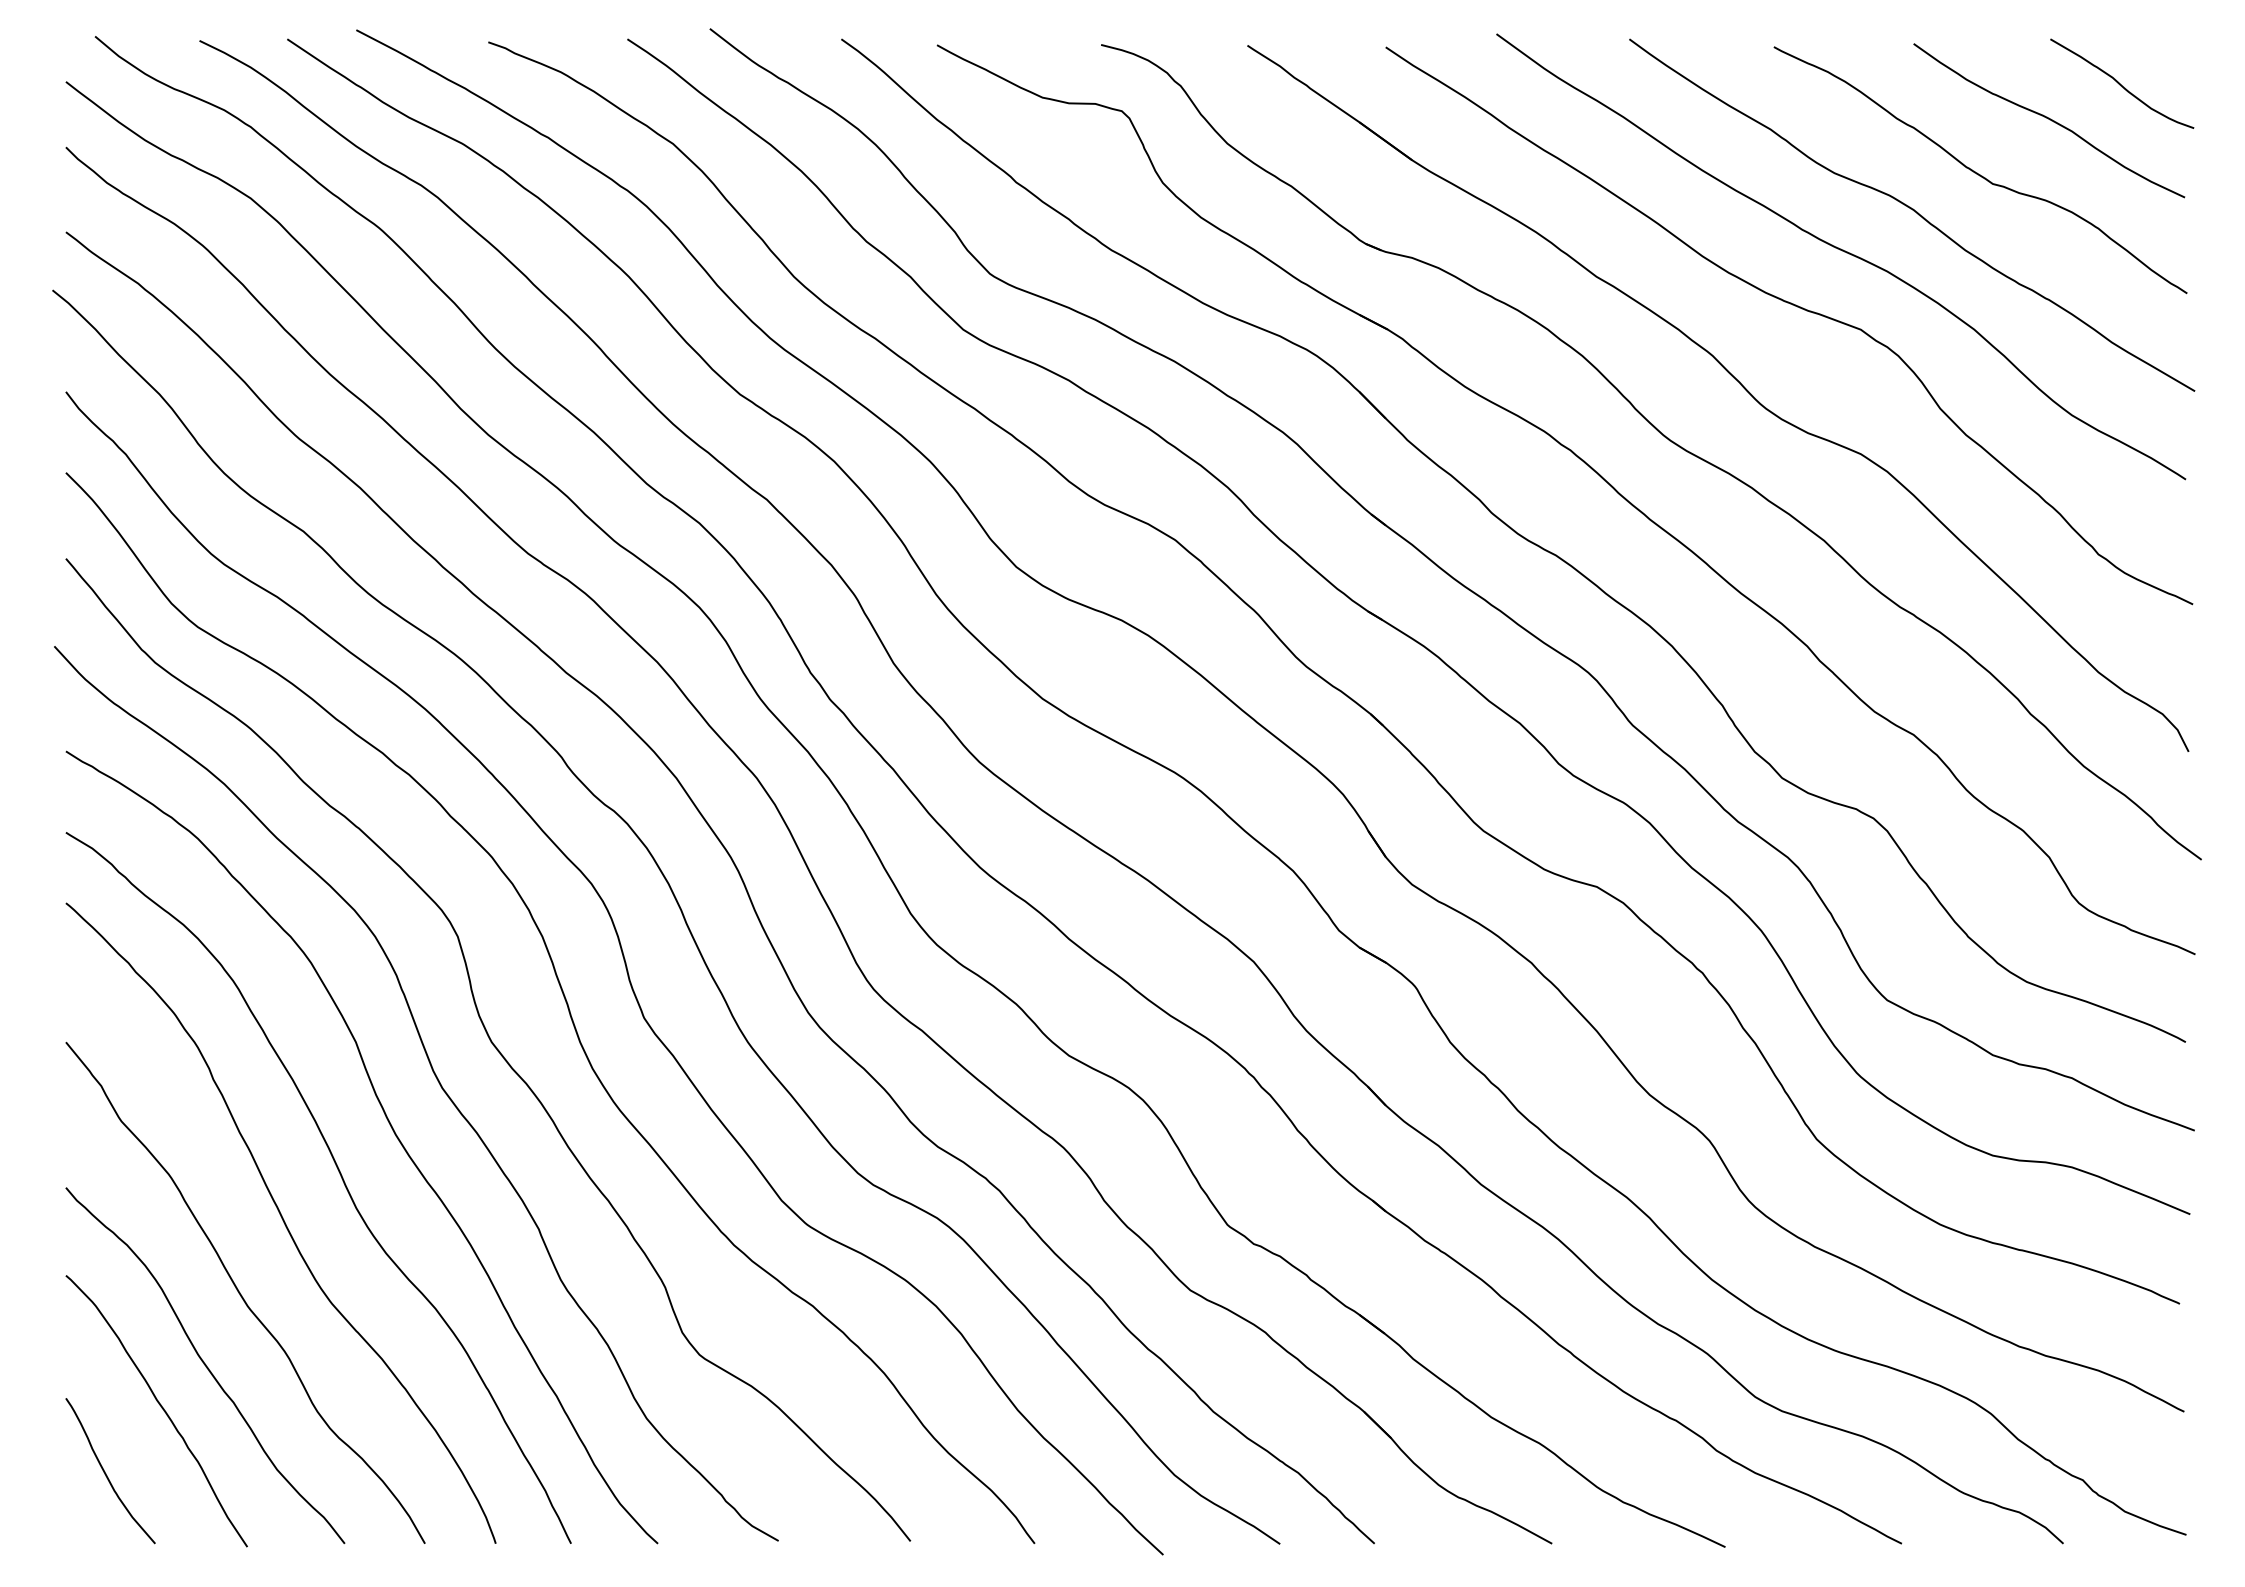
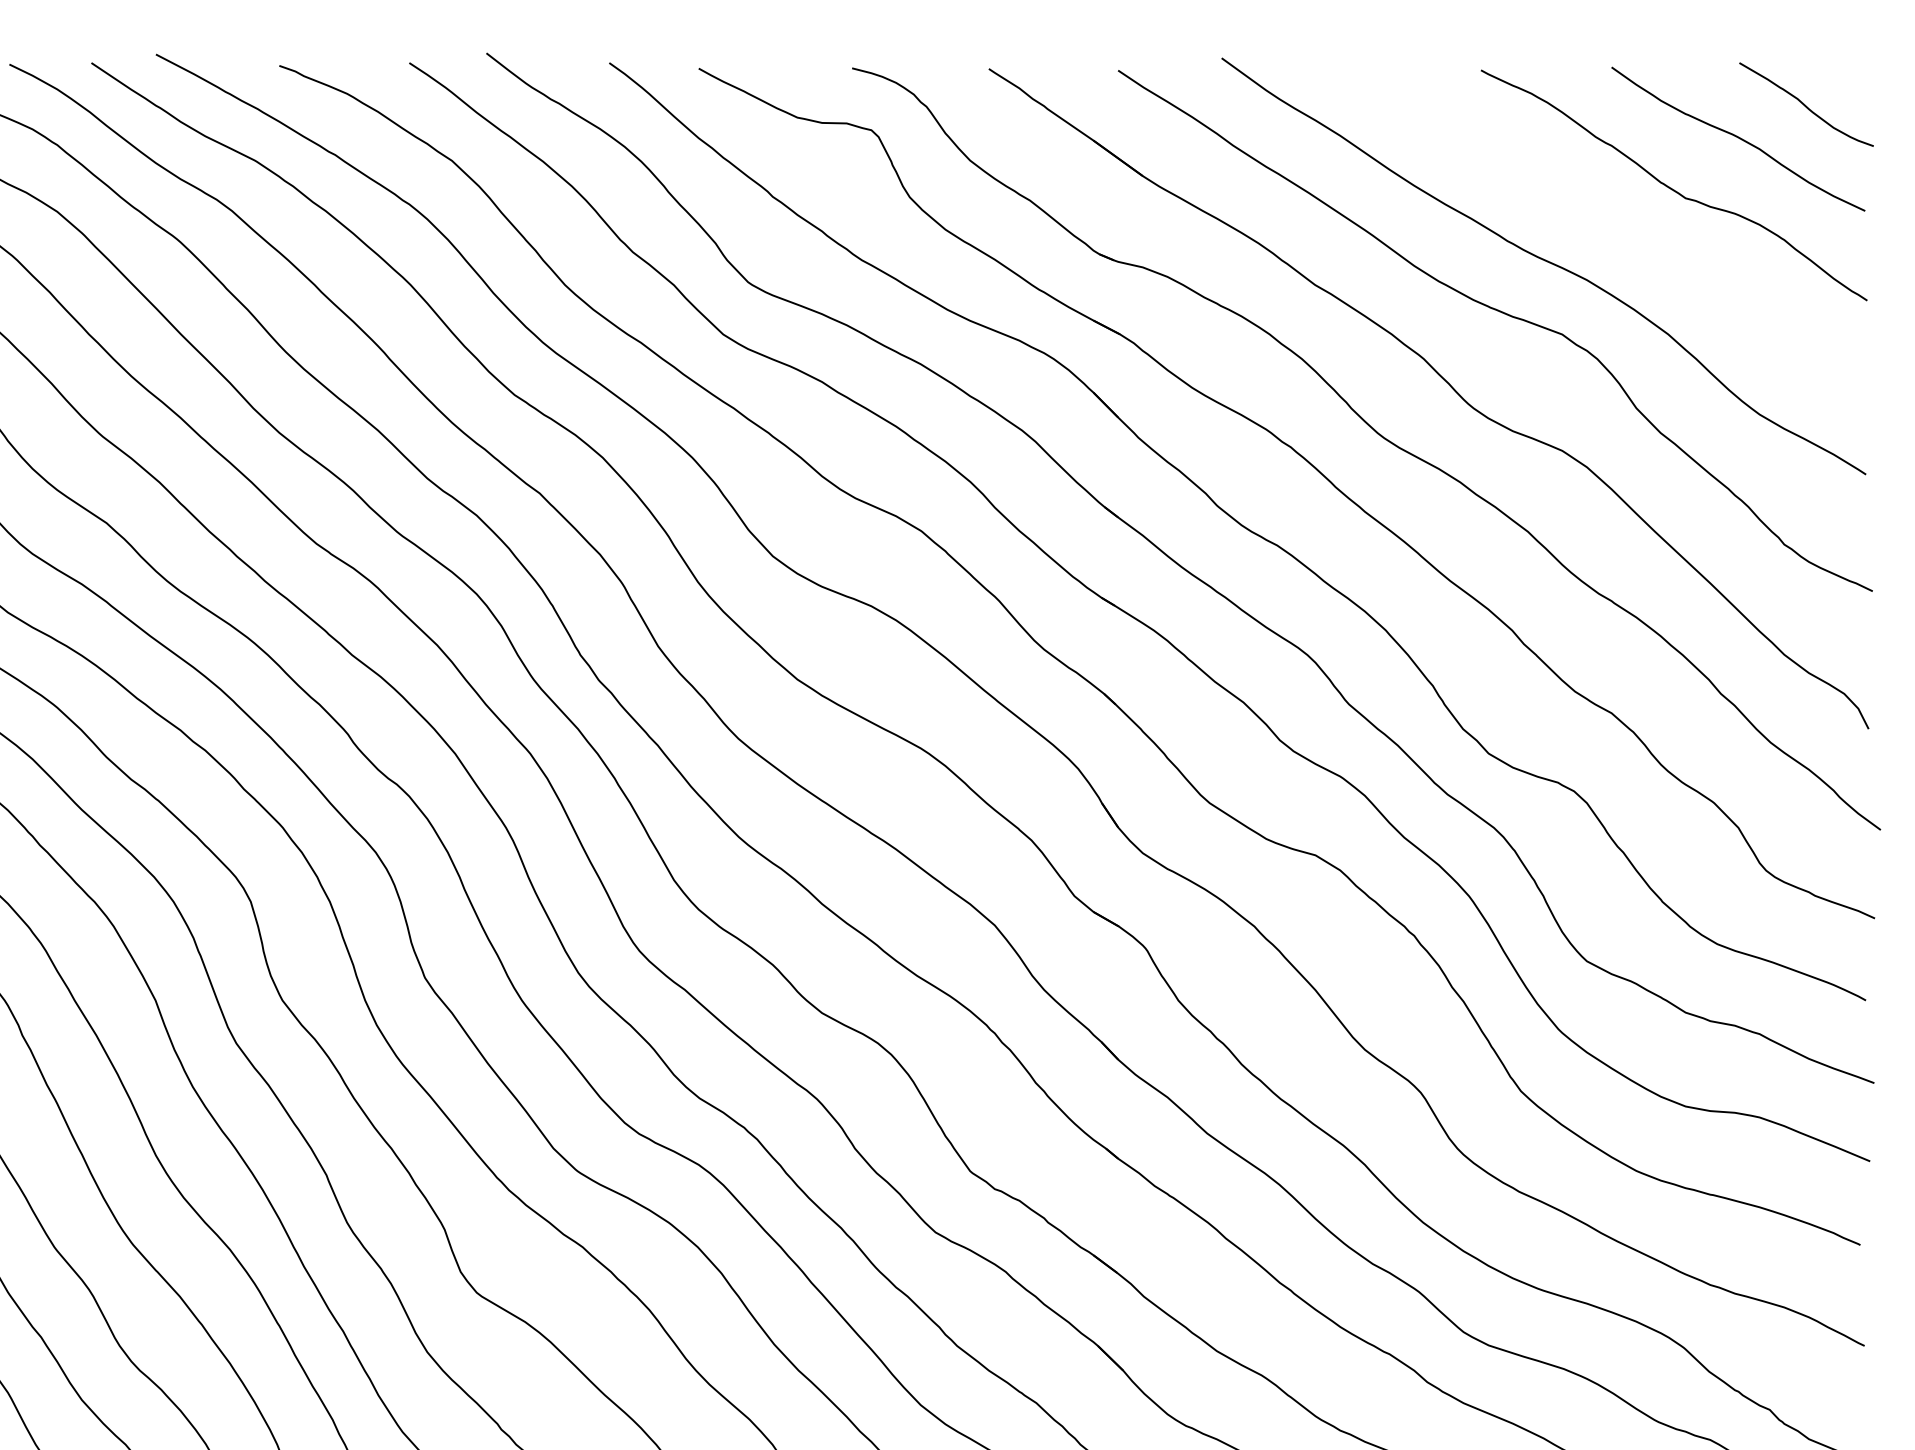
curve: (1913, 211) -> (1611, 224), removed

